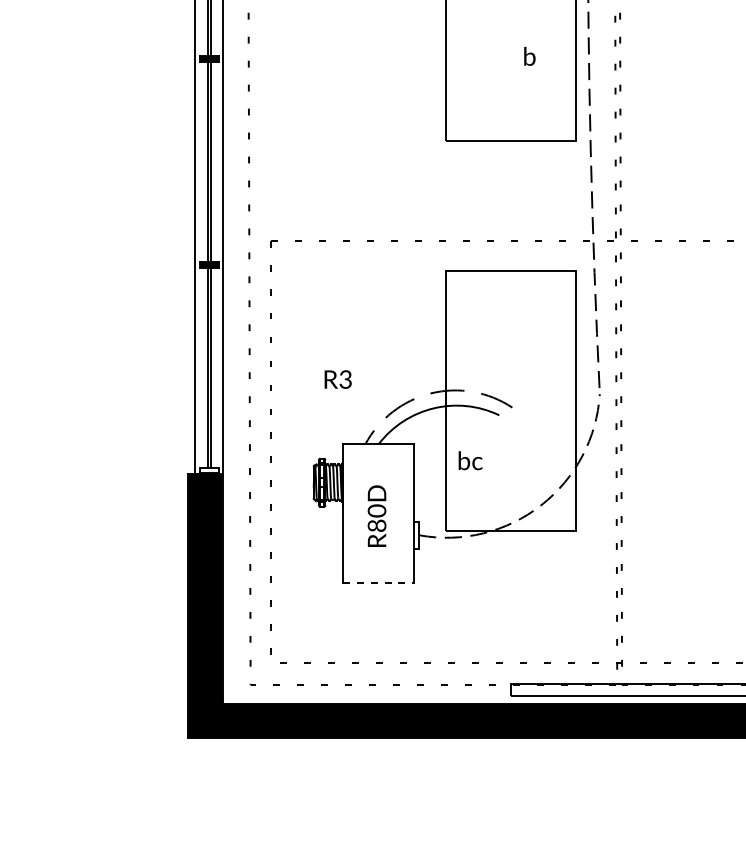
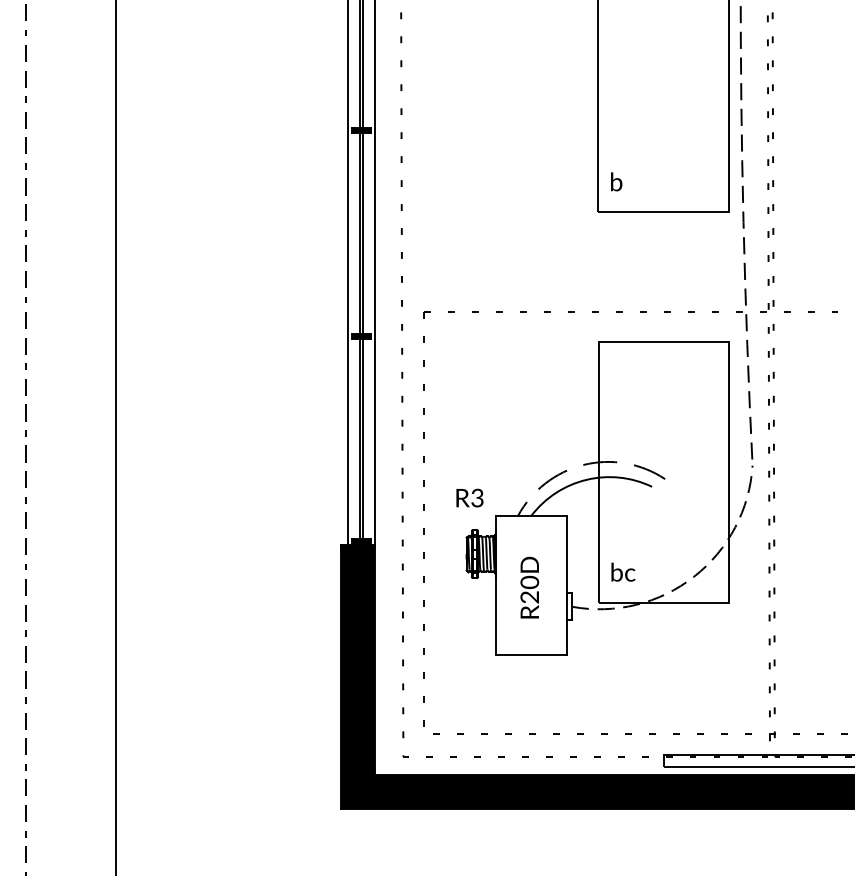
text: (529, 56) -> (616, 181), moved
text: (337, 379) -> (469, 497), moved
text: (470, 460) -> (623, 571), moved
fill: (208, 470) -> (361, 541), added
text: (377, 526) -> (530, 597), R80D -> R20D
line: (378, 583) -> (531, 654), dashed -> solid

